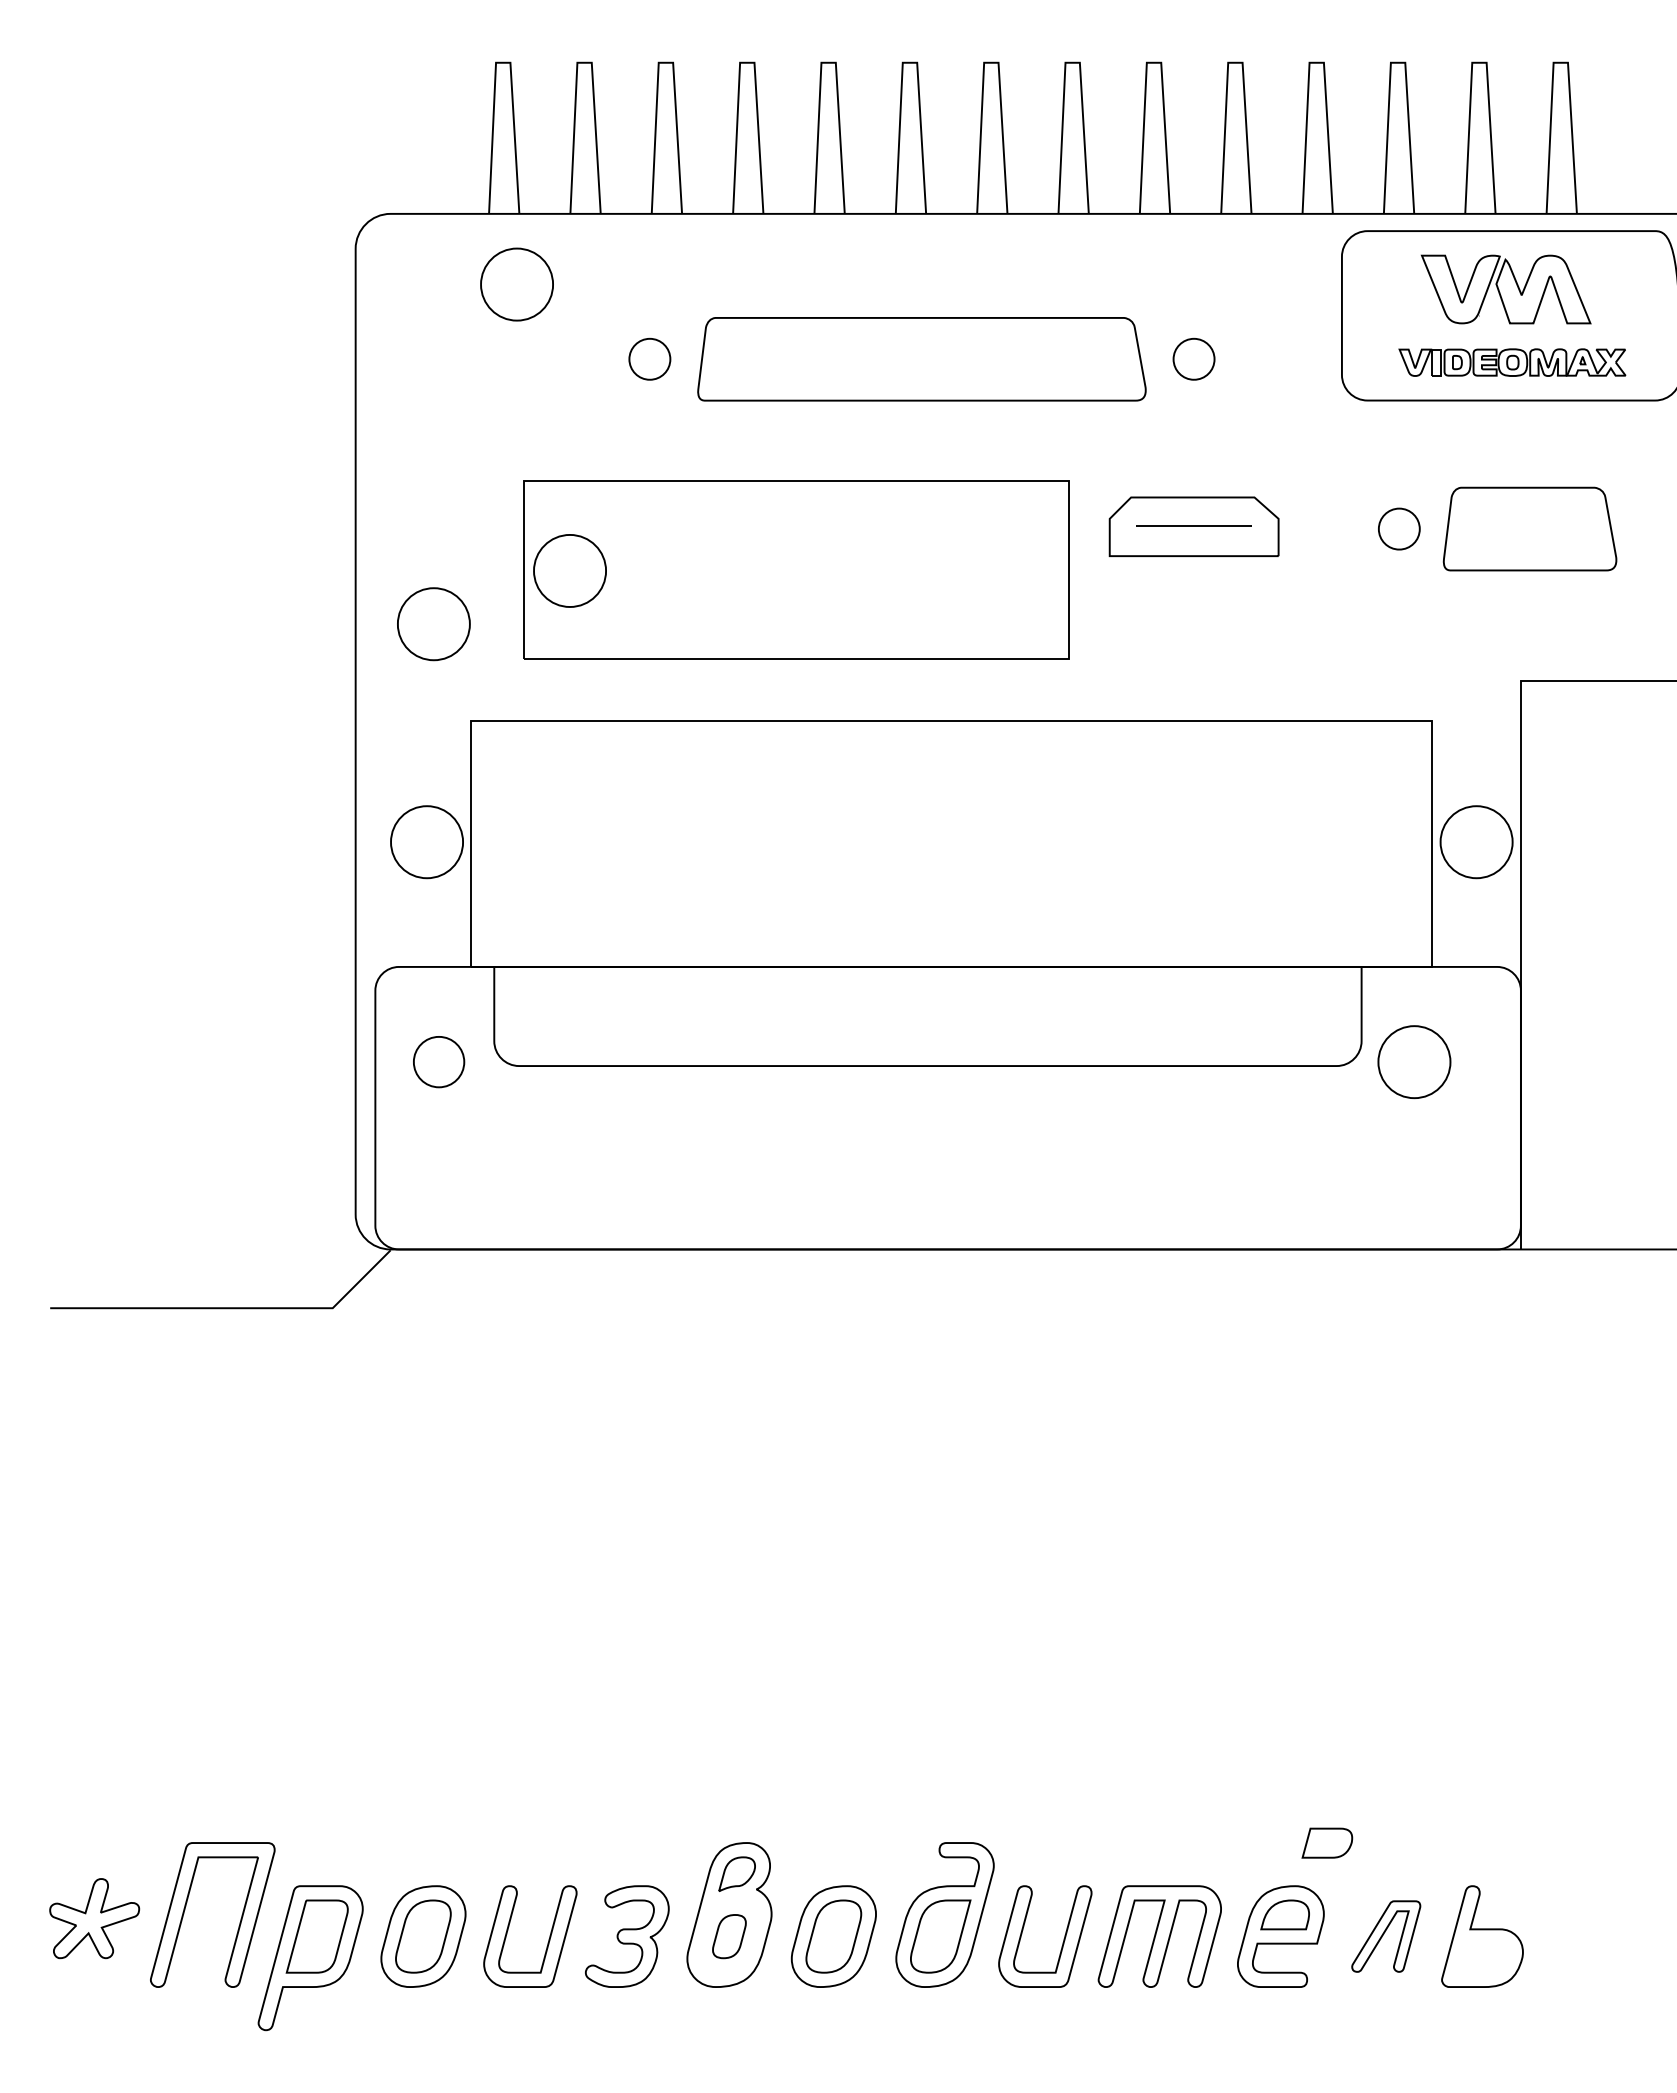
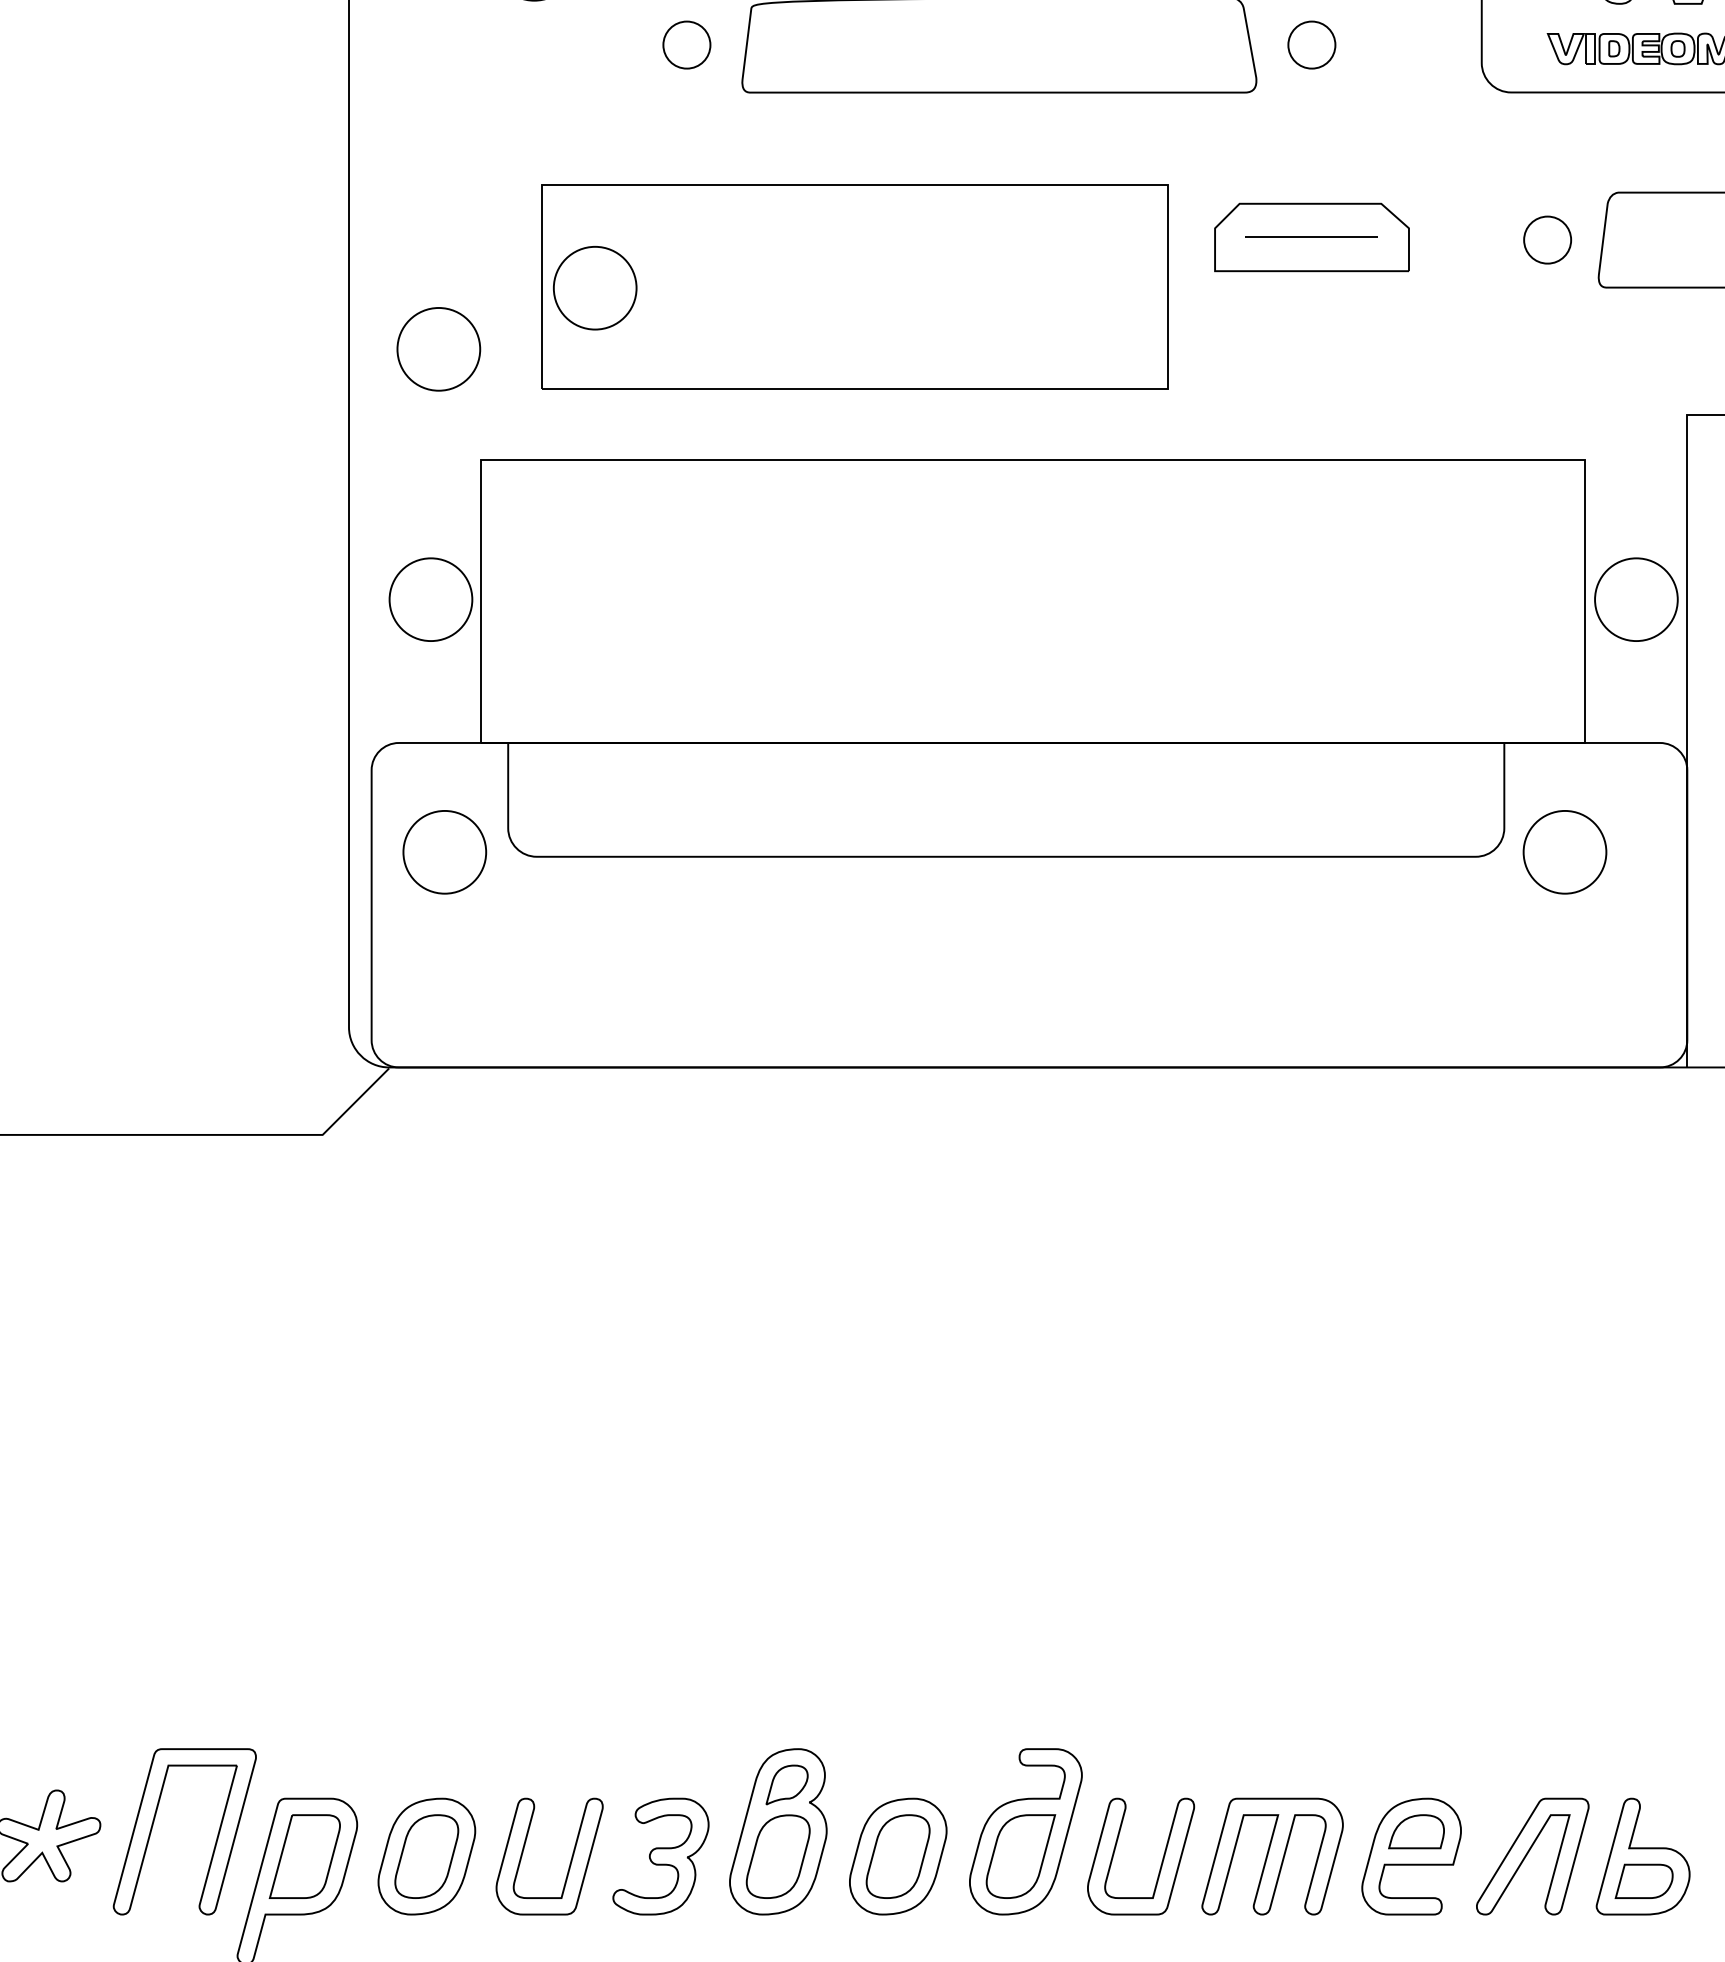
part: (438, 1061) -> (444, 851), size x1.43
part: (1327, 1842) -> (1644, 1880), moved
part: (729, 1936) -> (778, 1856), size x1.67
part: (1385, 1936) -> (1531, 1856), size x1.43

